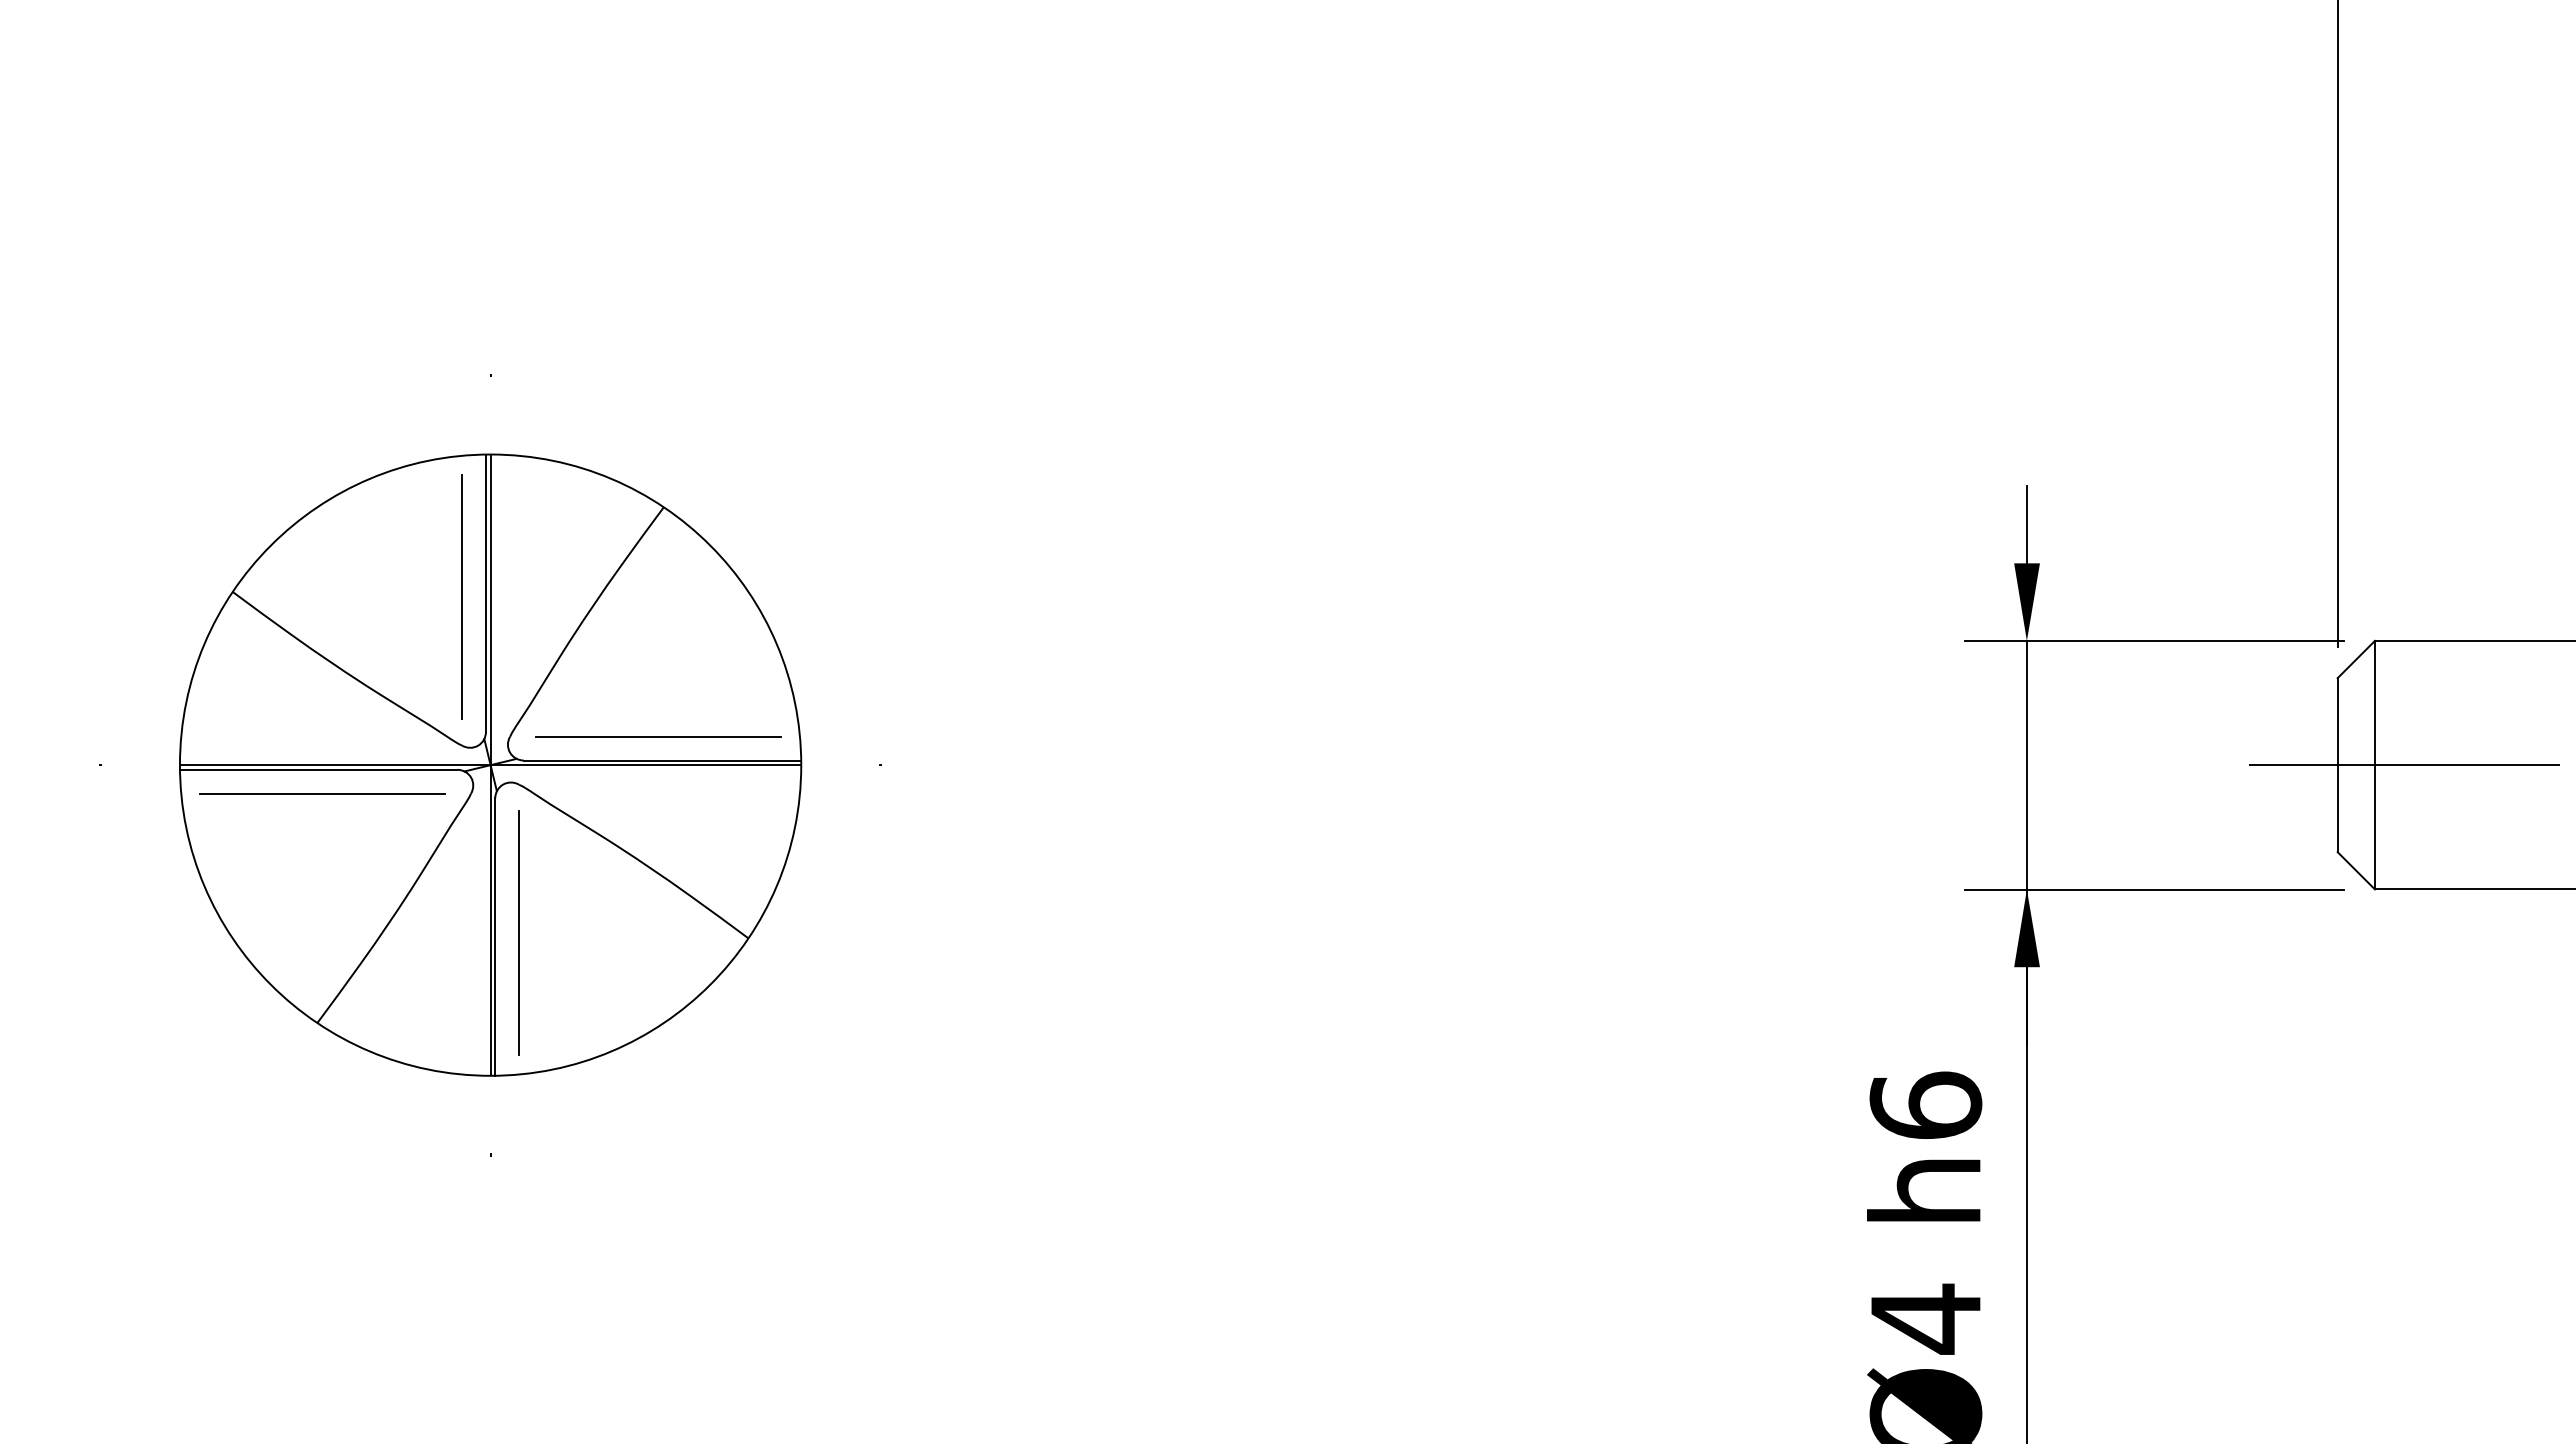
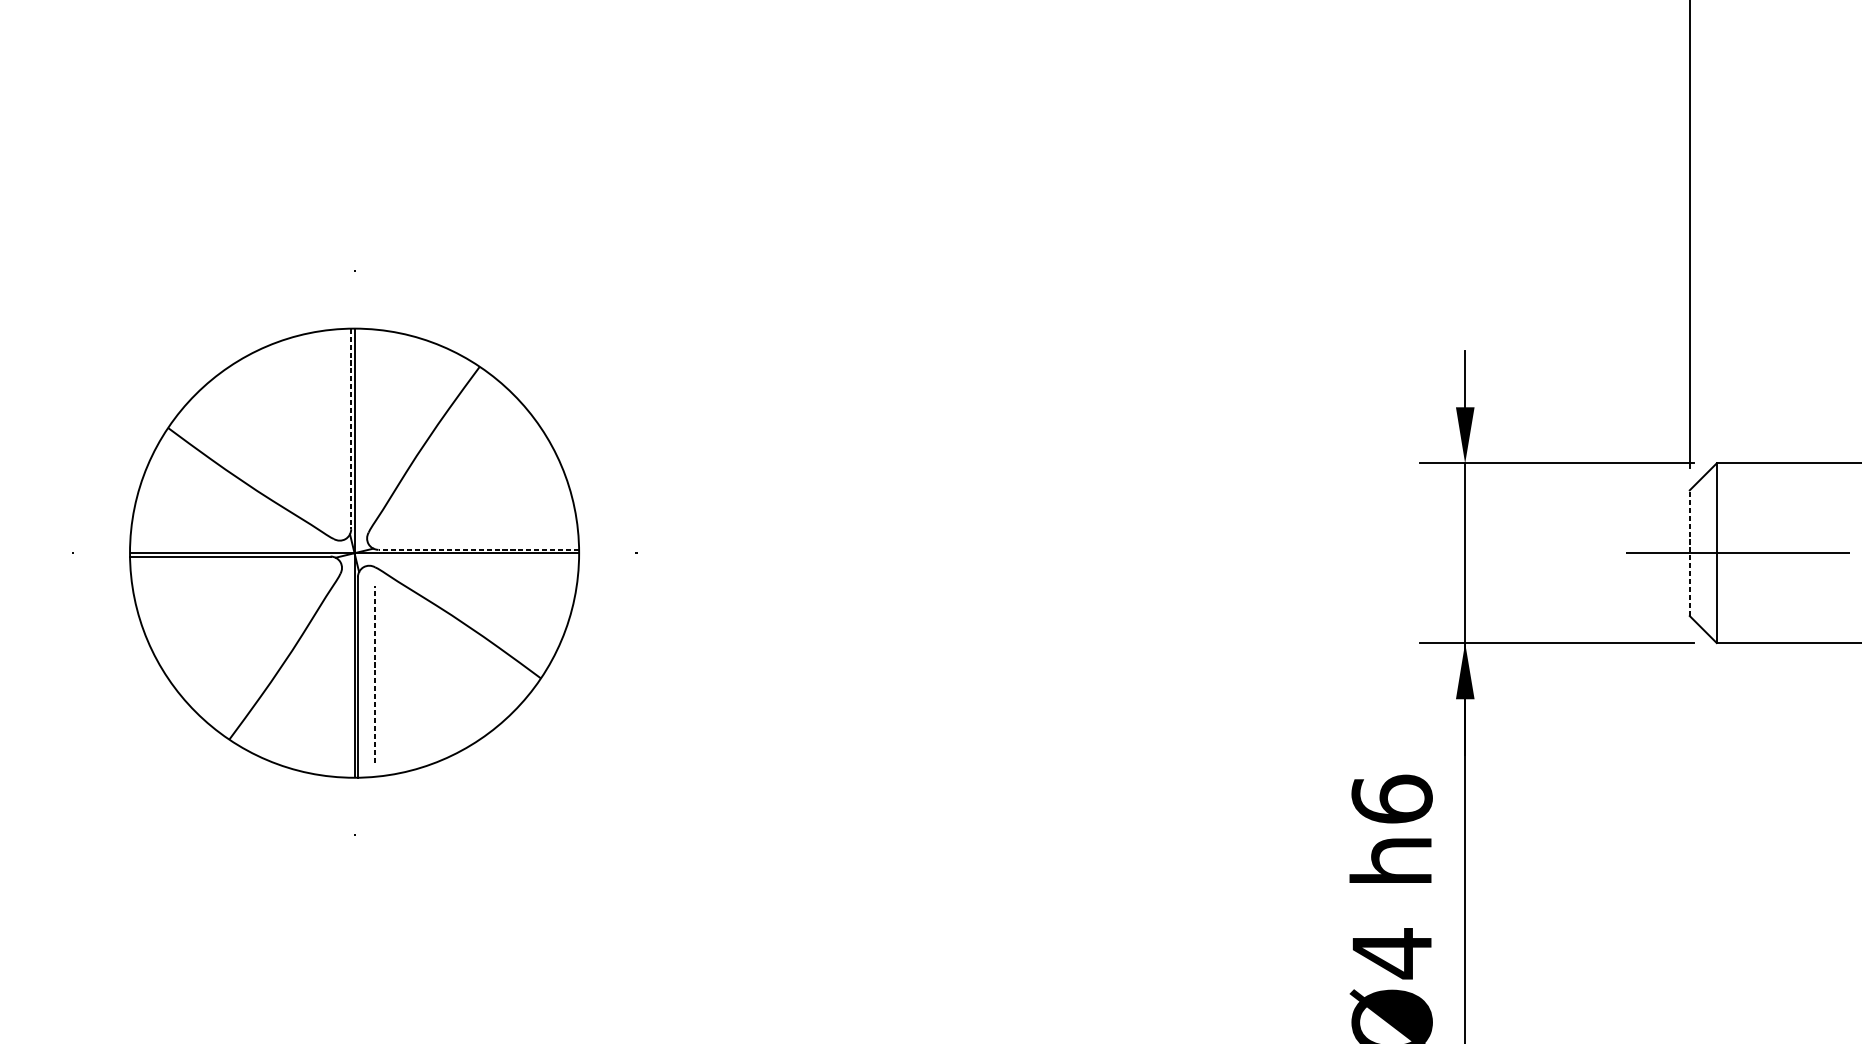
line: (485, 593) -> (350, 429), solid -> dashed
line: (462, 597) -> (334, 431), removed
line: (658, 736) -> (475, 532), removed
line: (662, 760) -> (478, 549), solid -> dashed
line: (2337, 765) -> (1689, 553), solid -> dashed
line: (322, 793) -> (233, 573), removed
line: (519, 932) -> (375, 674), solid -> dashed

